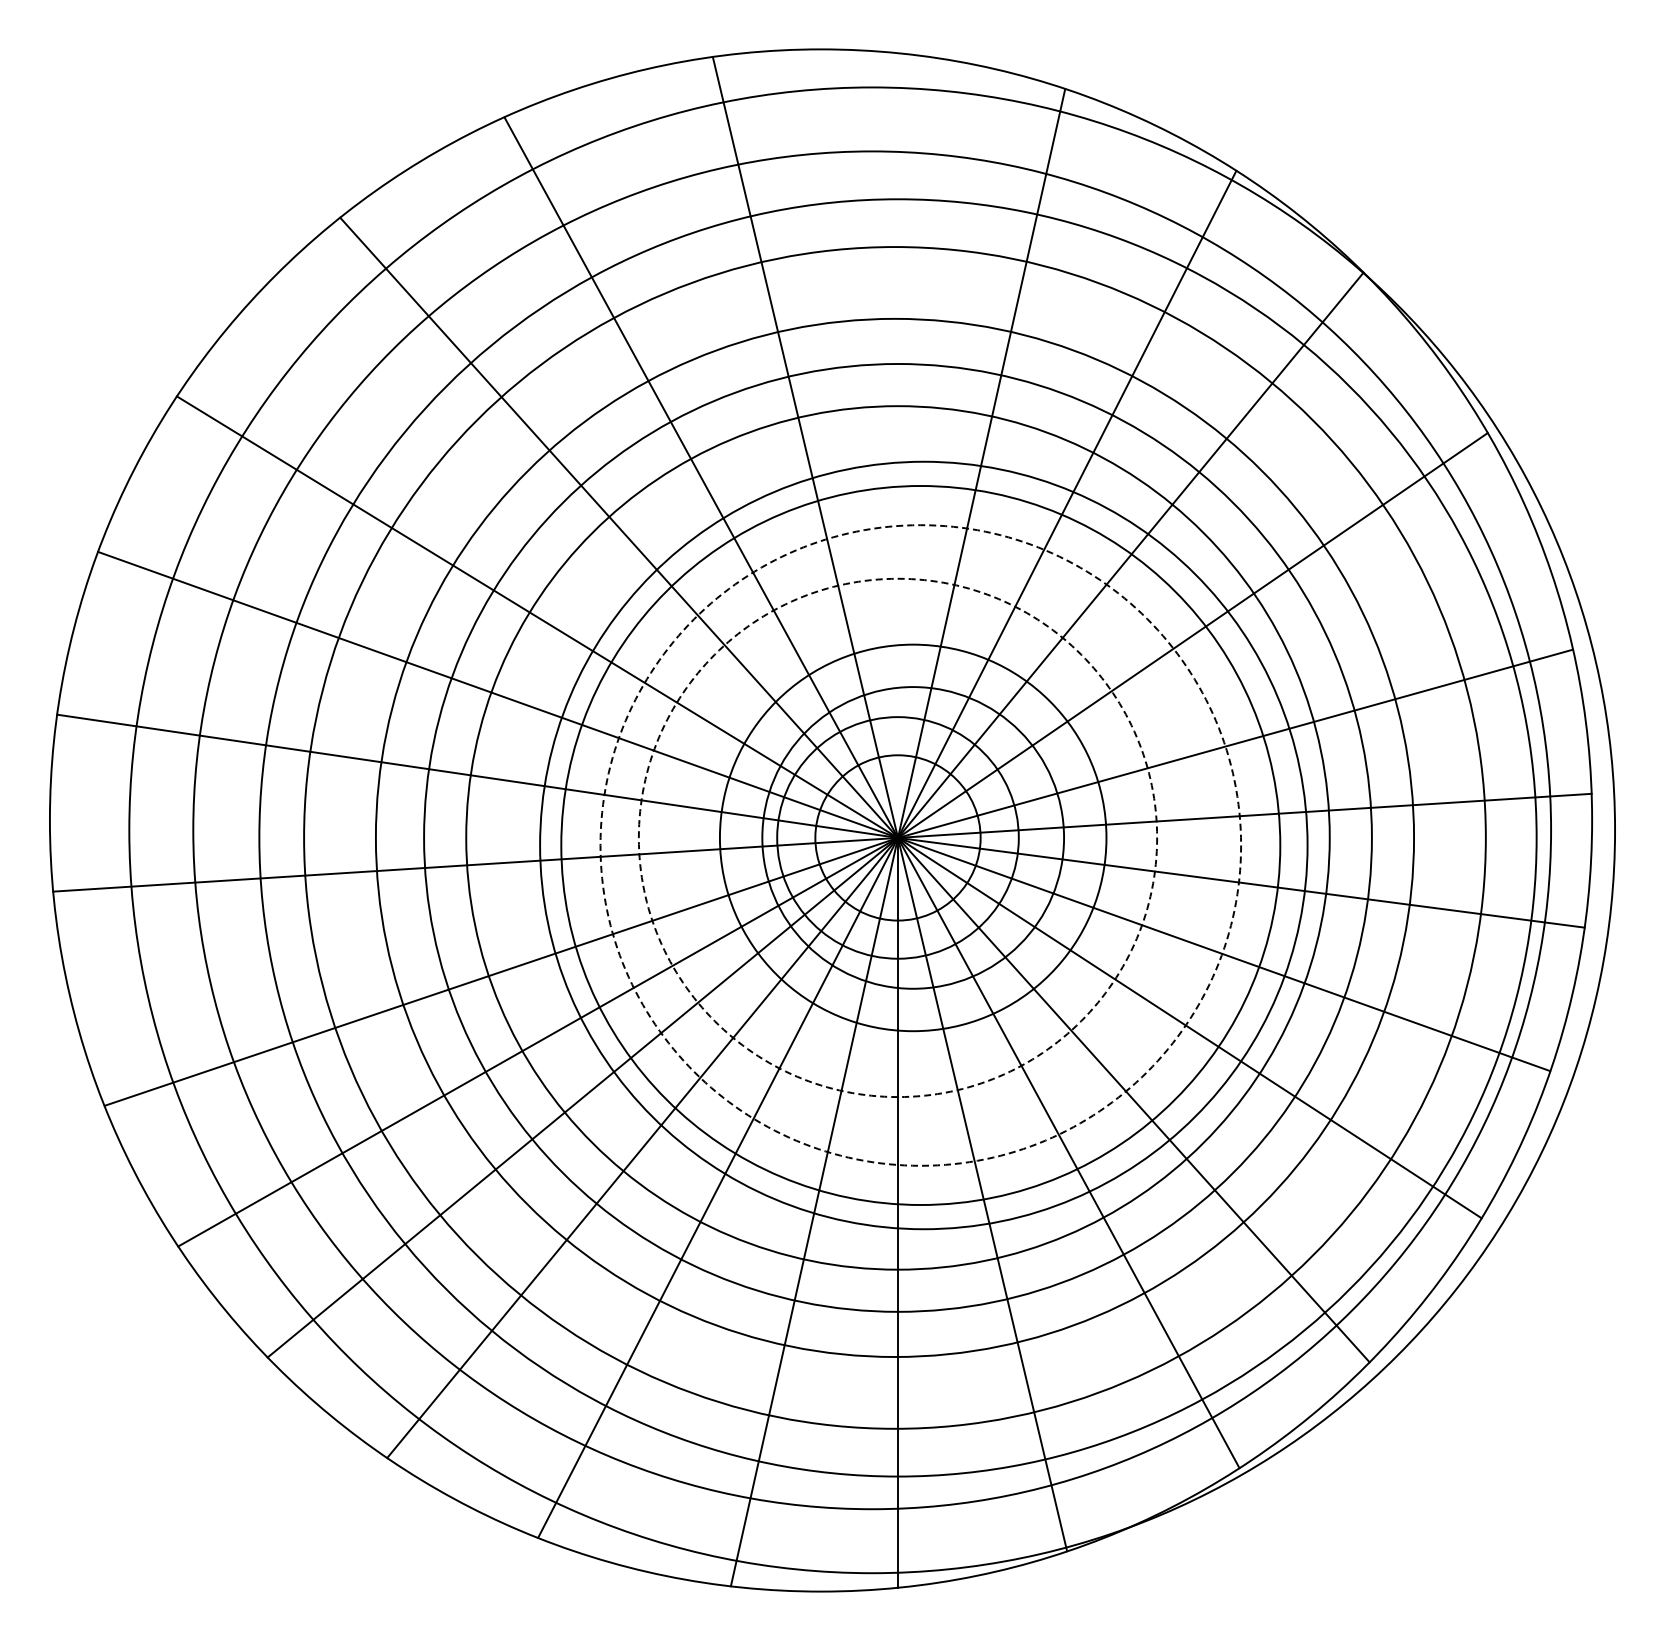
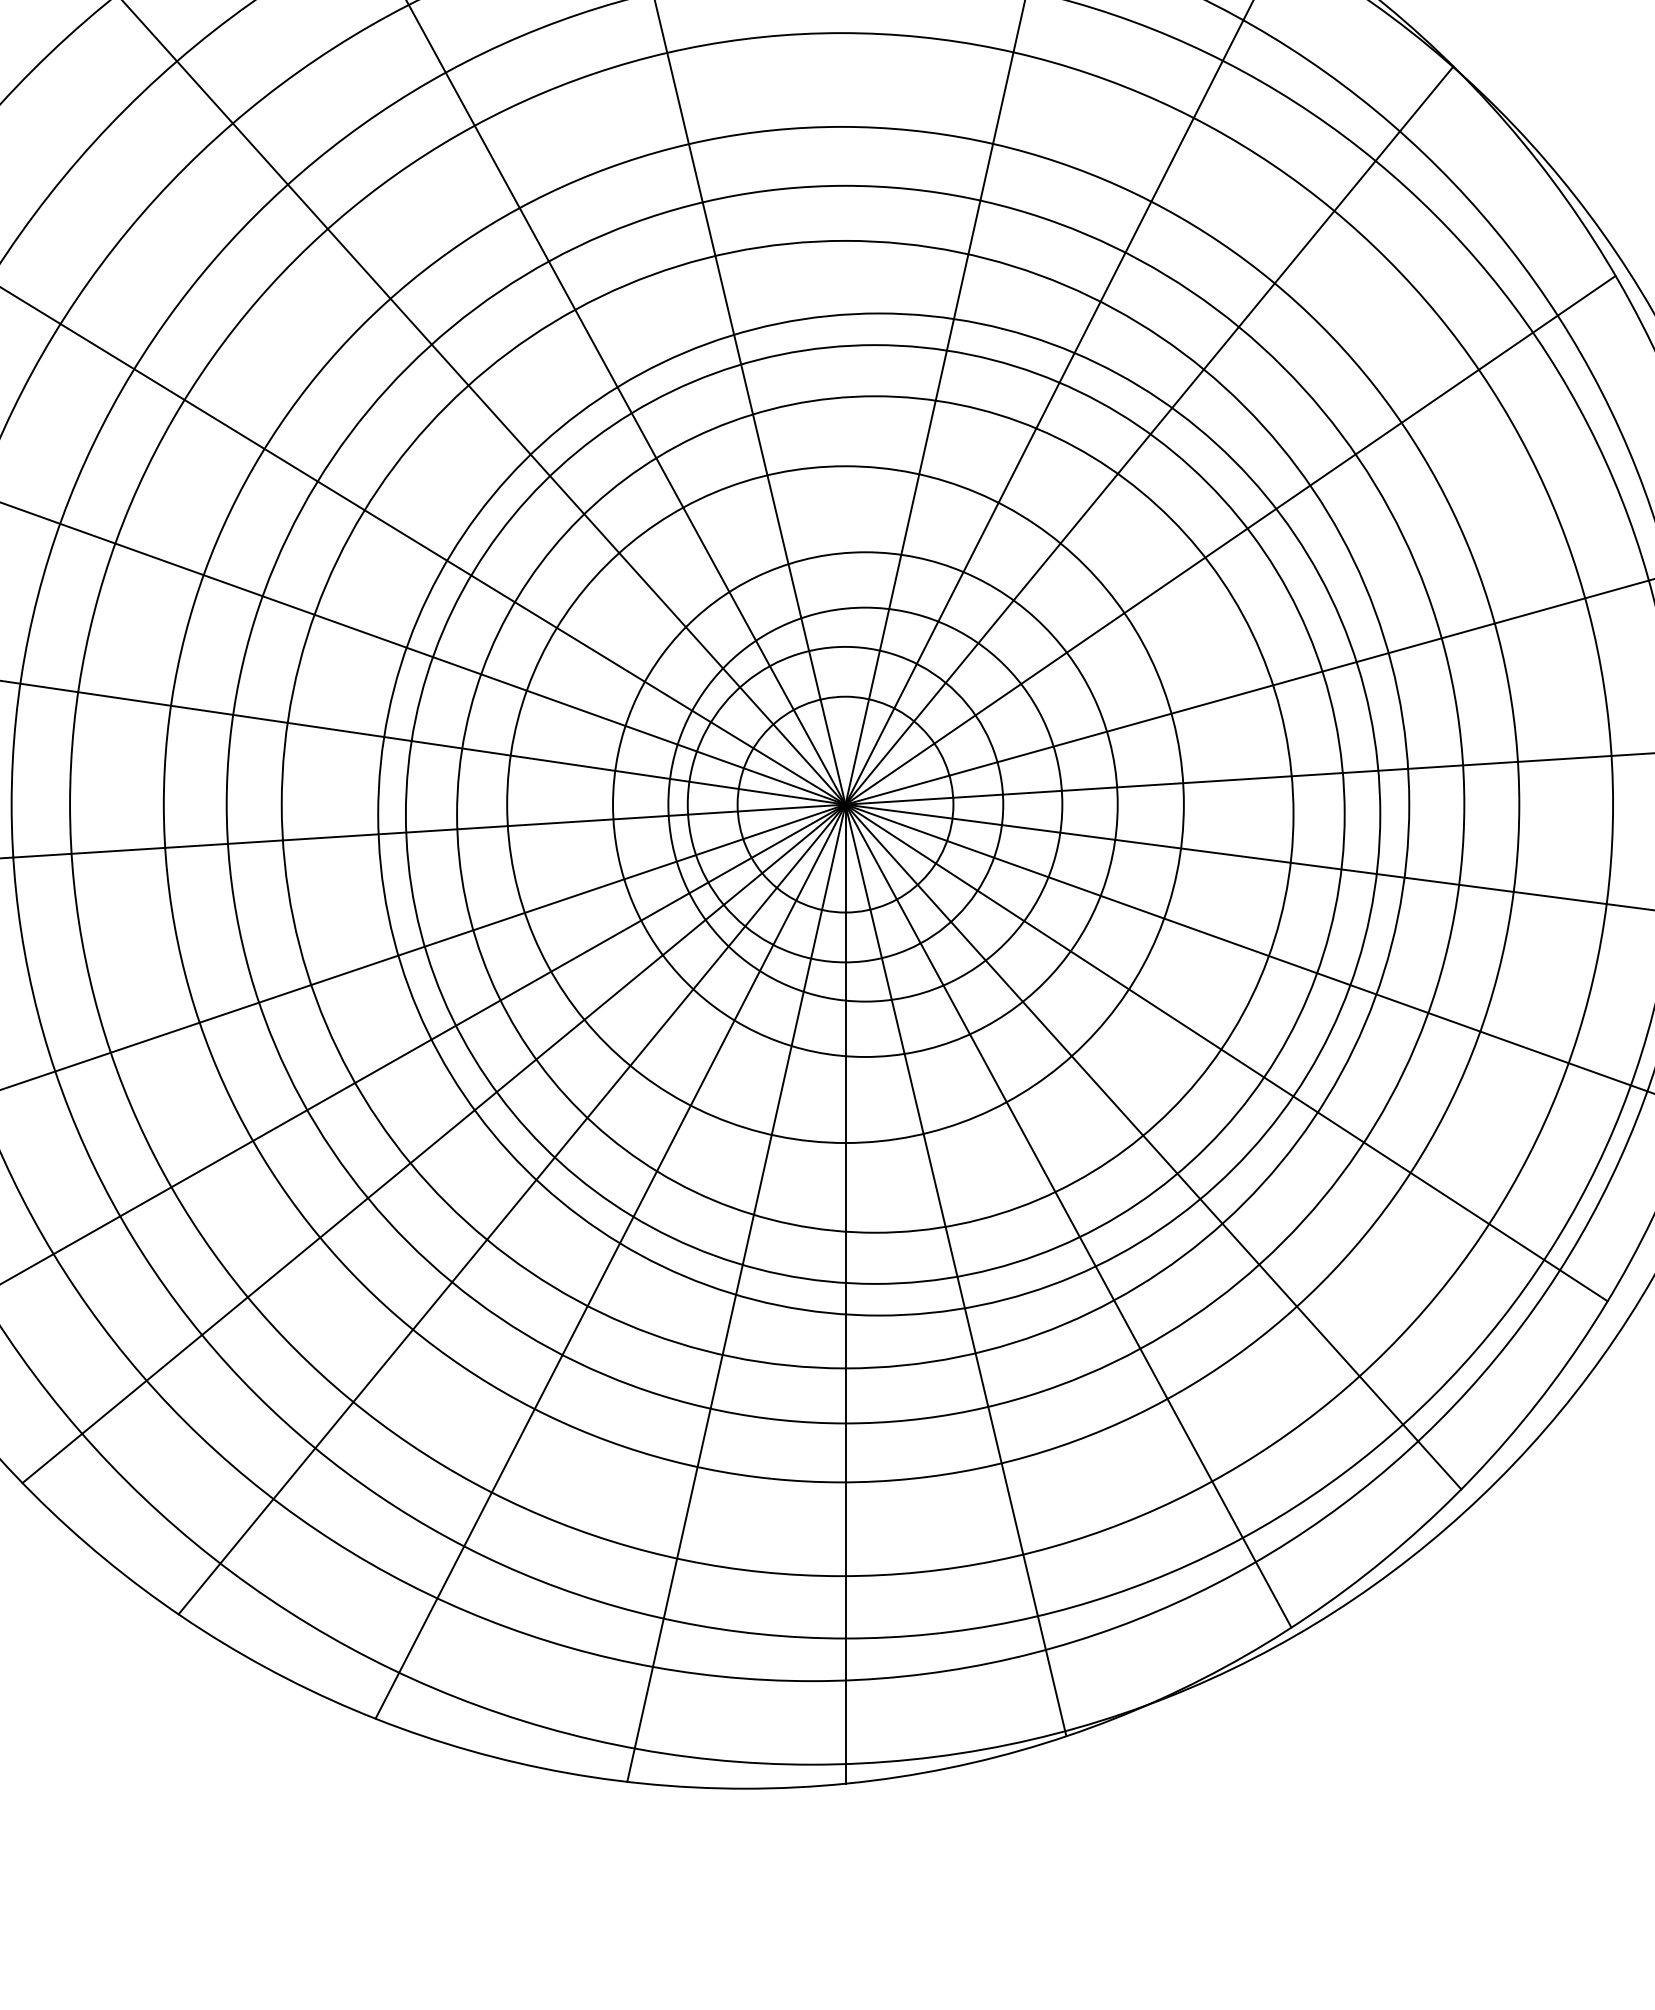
circle: (897, 837) -> (844, 804), dashed -> solid
circle: (920, 845) -> (874, 814), dashed -> solid

